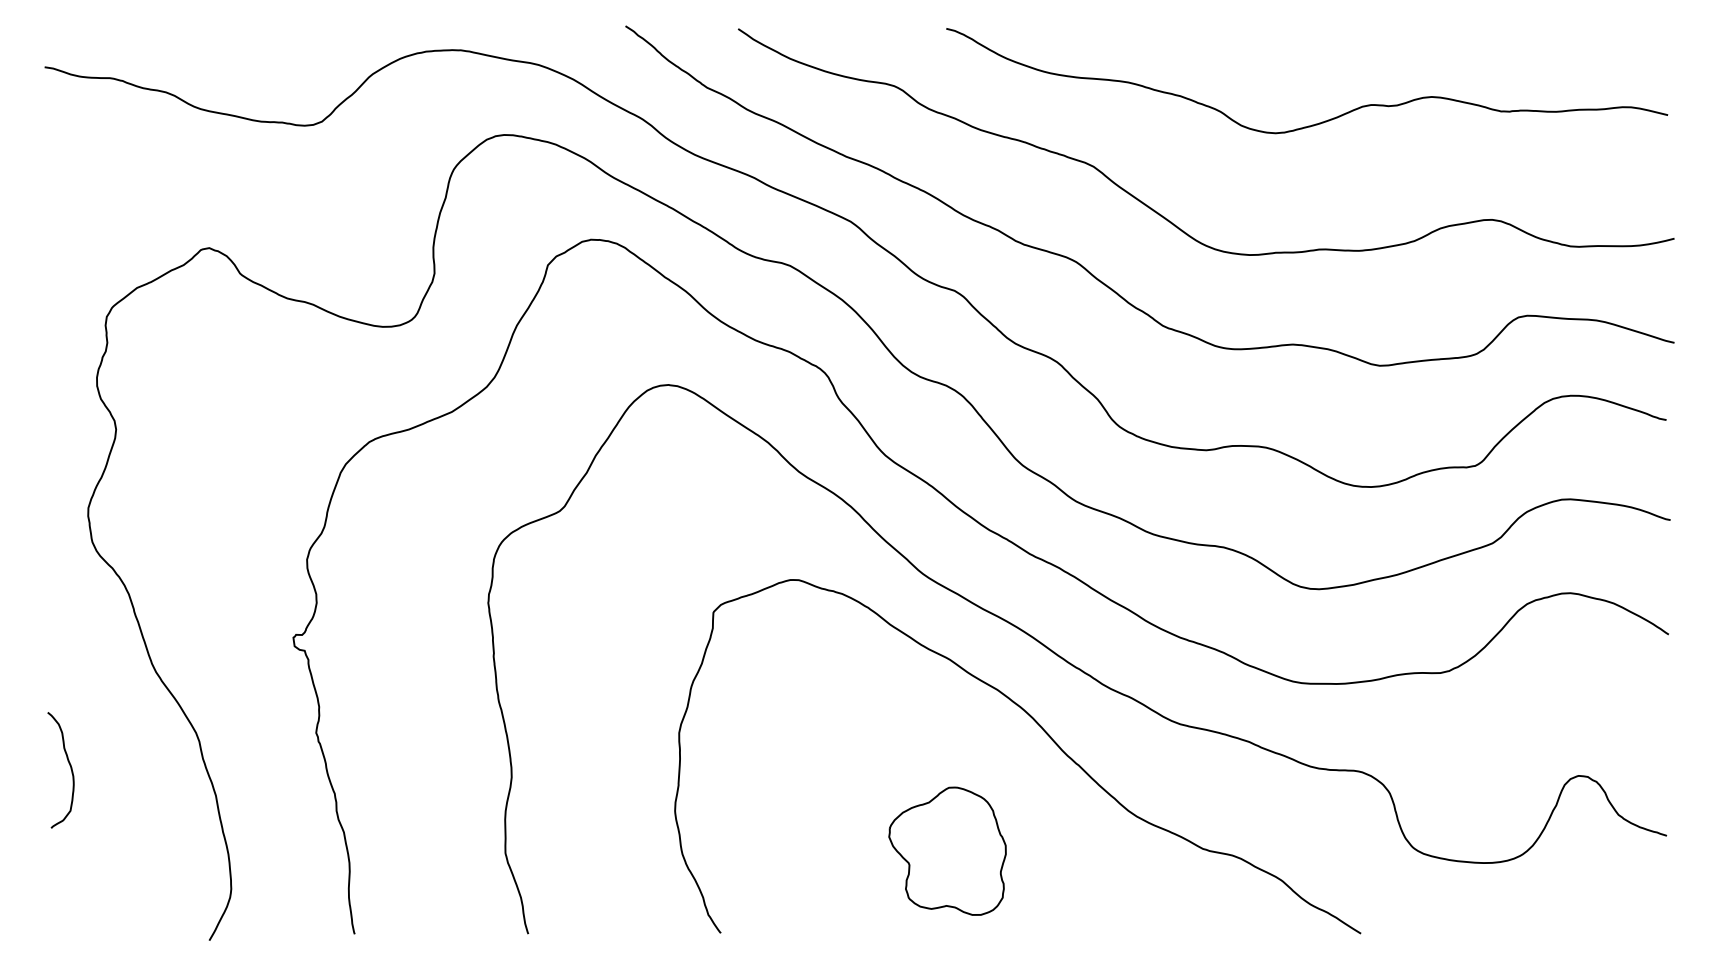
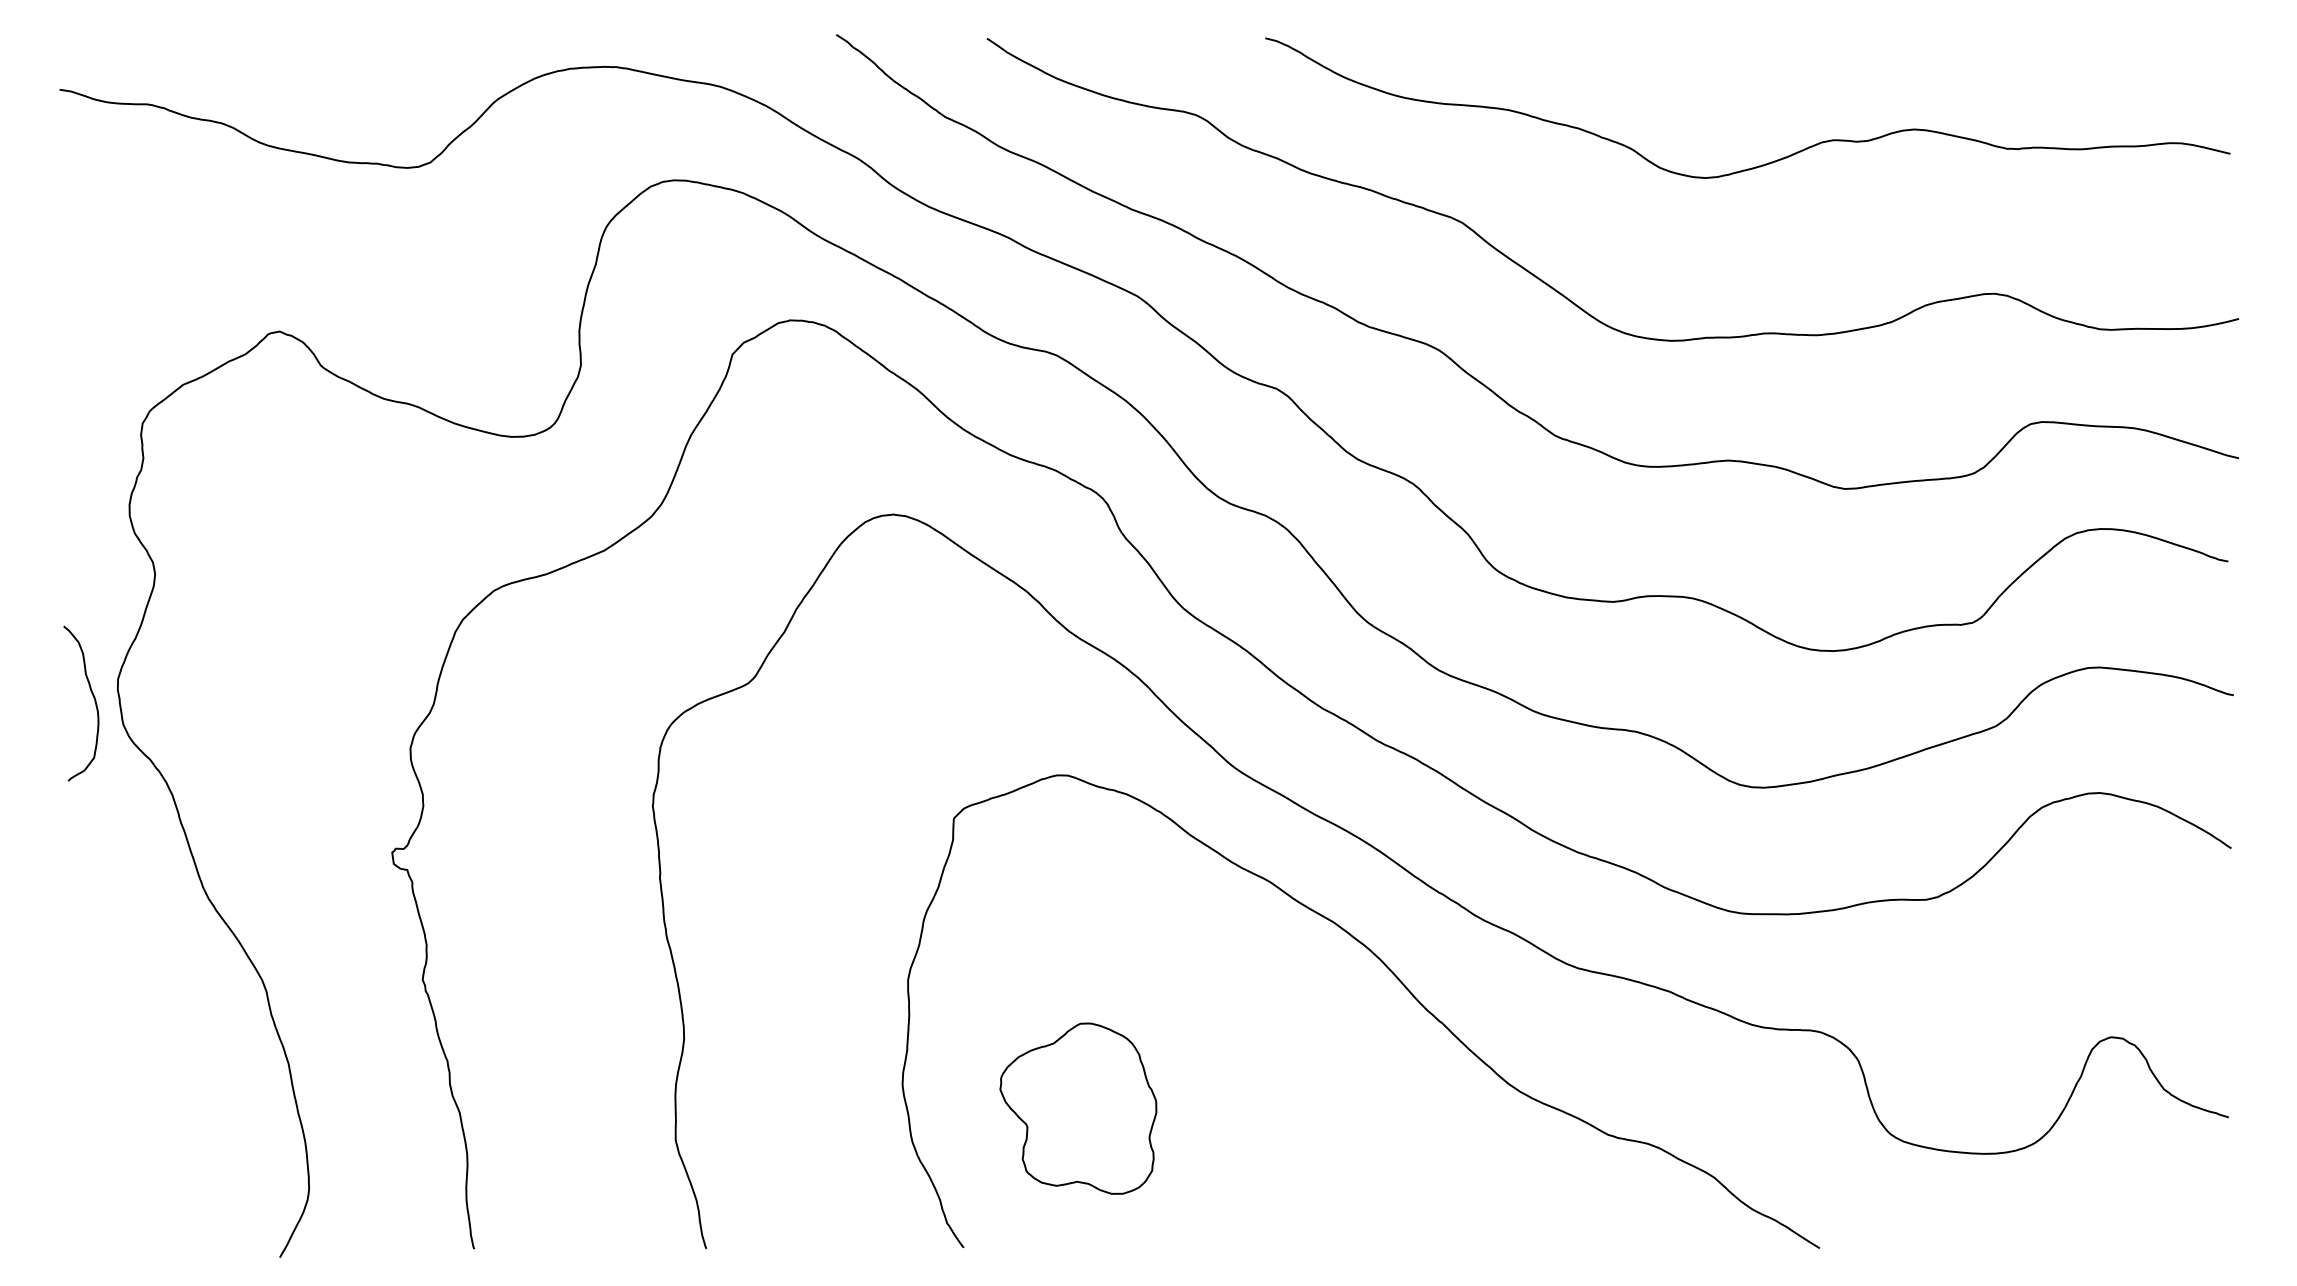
curve: (70, 769) -> (94, 702), moved
part: (947, 850) -> (1078, 1107), moved

